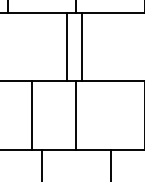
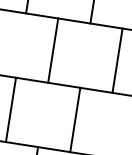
line: (67, 47) -> (53, 50), moved
line: (81, 47) -> (117, 60), moved
line: (31, 115) -> (10, 109), moved

